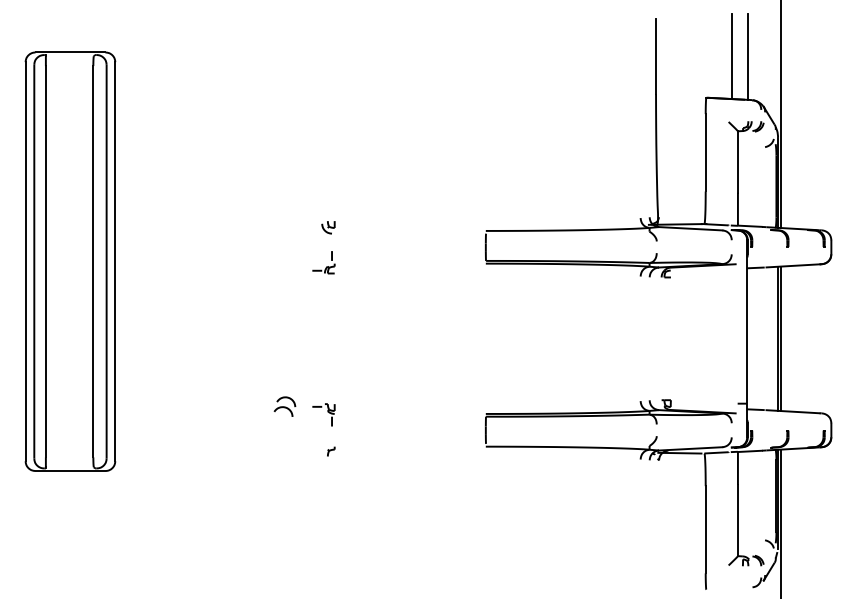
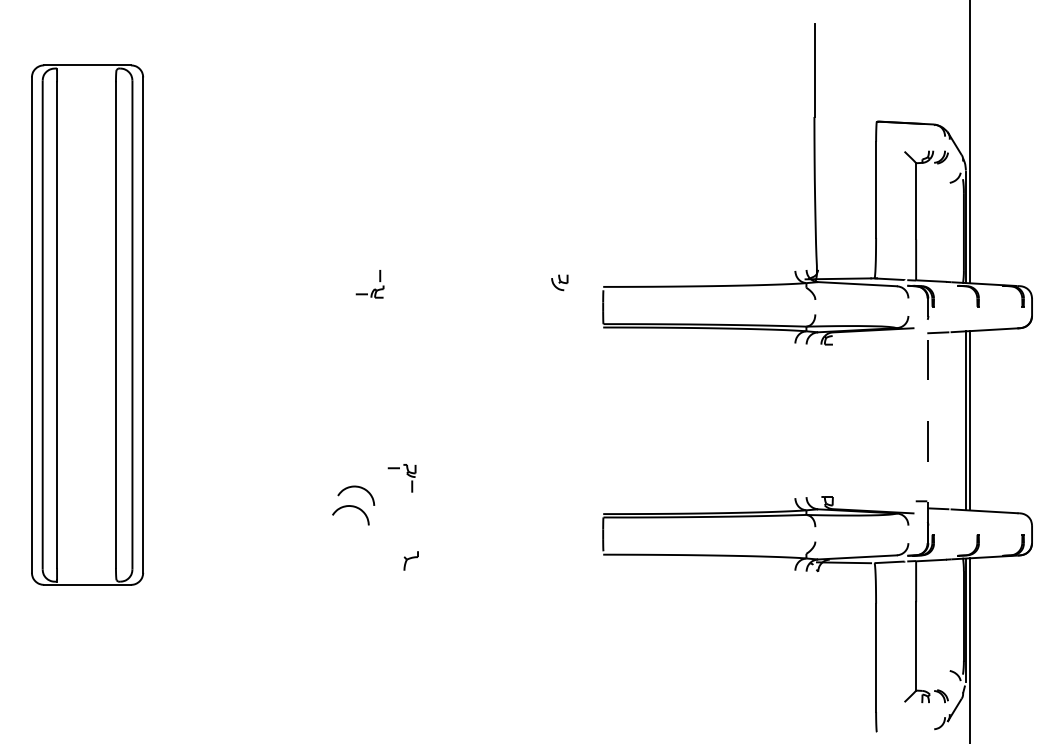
line: (731, 56) -> (908, 70), removed
line: (747, 56) -> (928, 70), removed
part: (328, 227) -> (559, 282), moved
part: (327, 266) -> (374, 288), moved
line: (747, 338) -> (927, 420), solid -> dashed
part: (284, 406) -> (353, 504), size x1.6
part: (327, 411) -> (406, 474), moved
part: (331, 451) -> (411, 560), size x1.6

